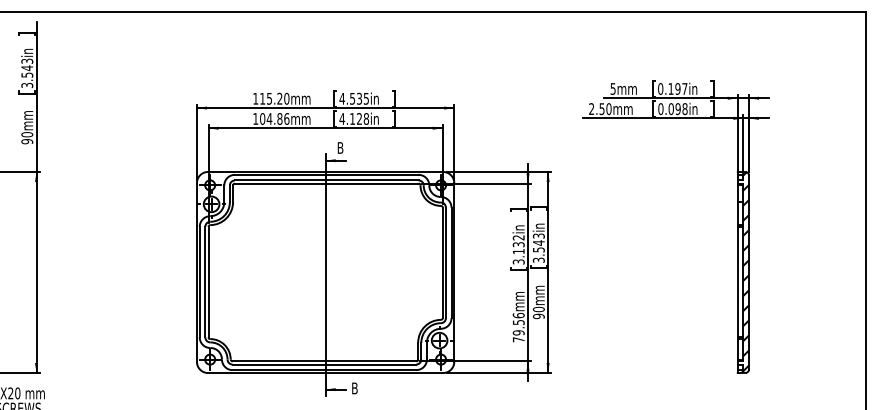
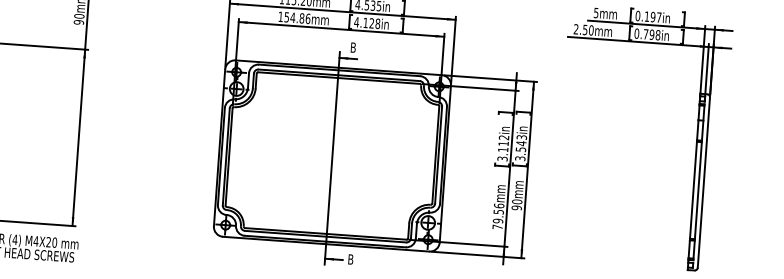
text: (670, 109) -> (645, 34), 0.098in -> 0.798in
text: (262, 118) -> (286, 16), 104.86mm -> 154.86mm
text: (518, 244) -> (503, 143), 3.132in -> 3.112in
hatch: (742, 272) -> (698, 182), removed

